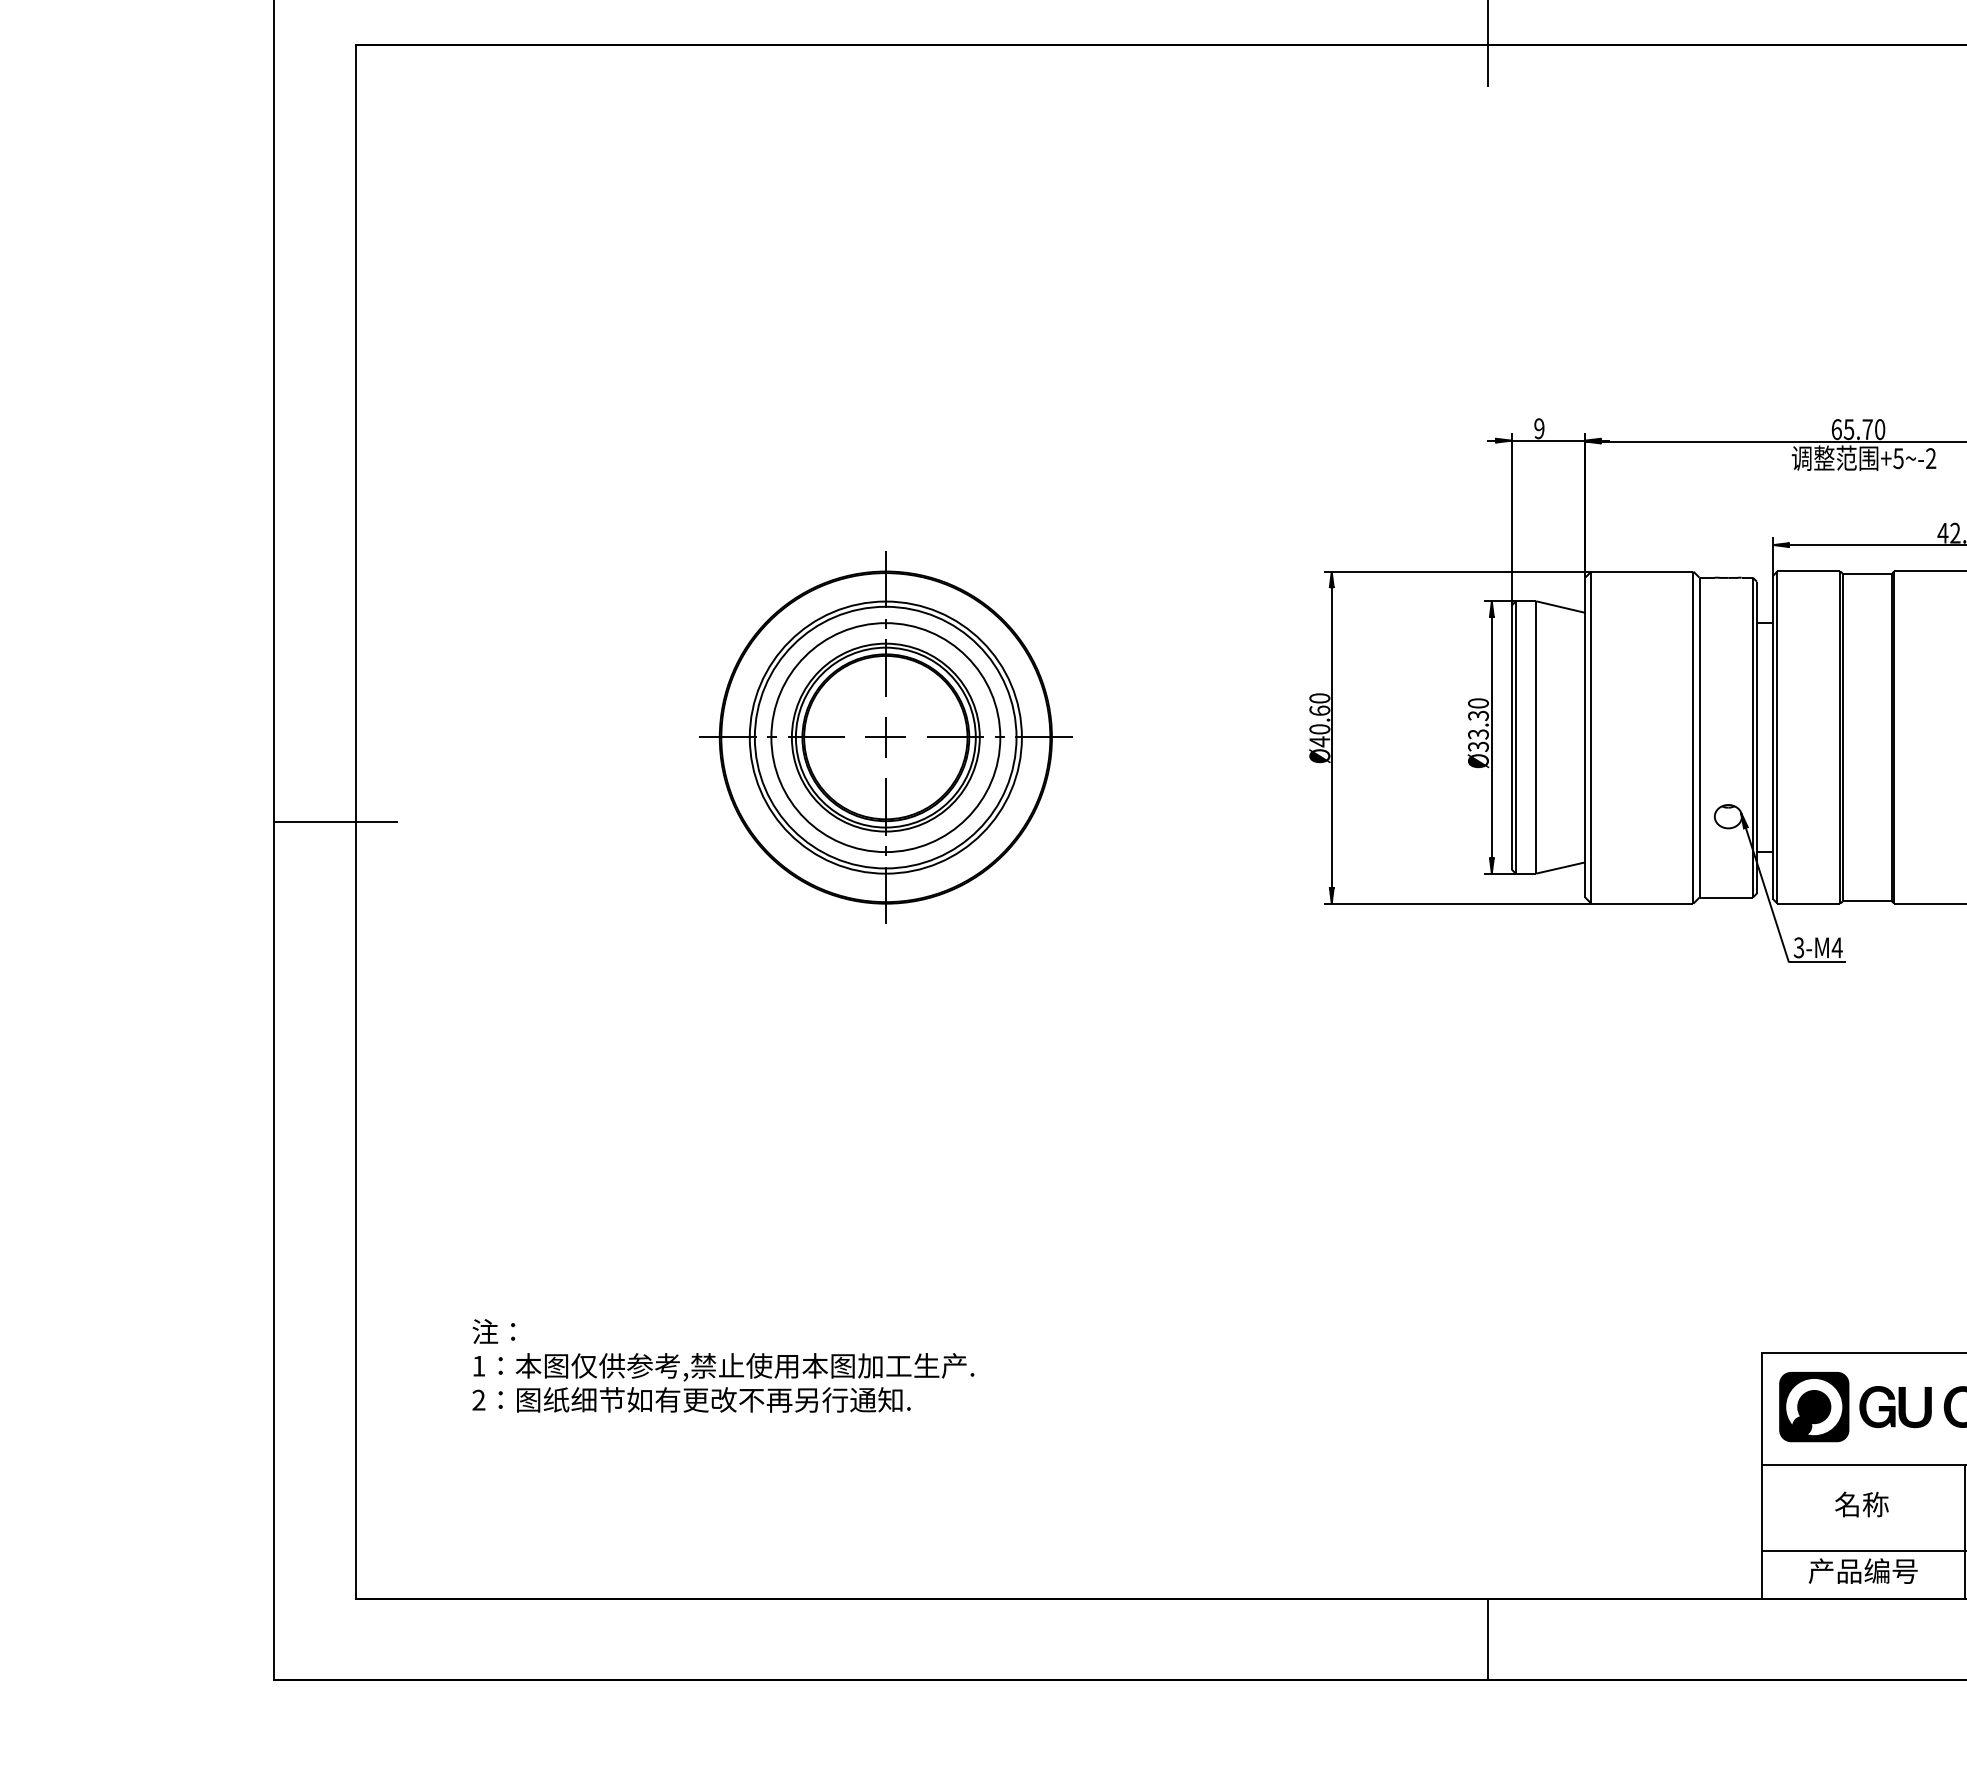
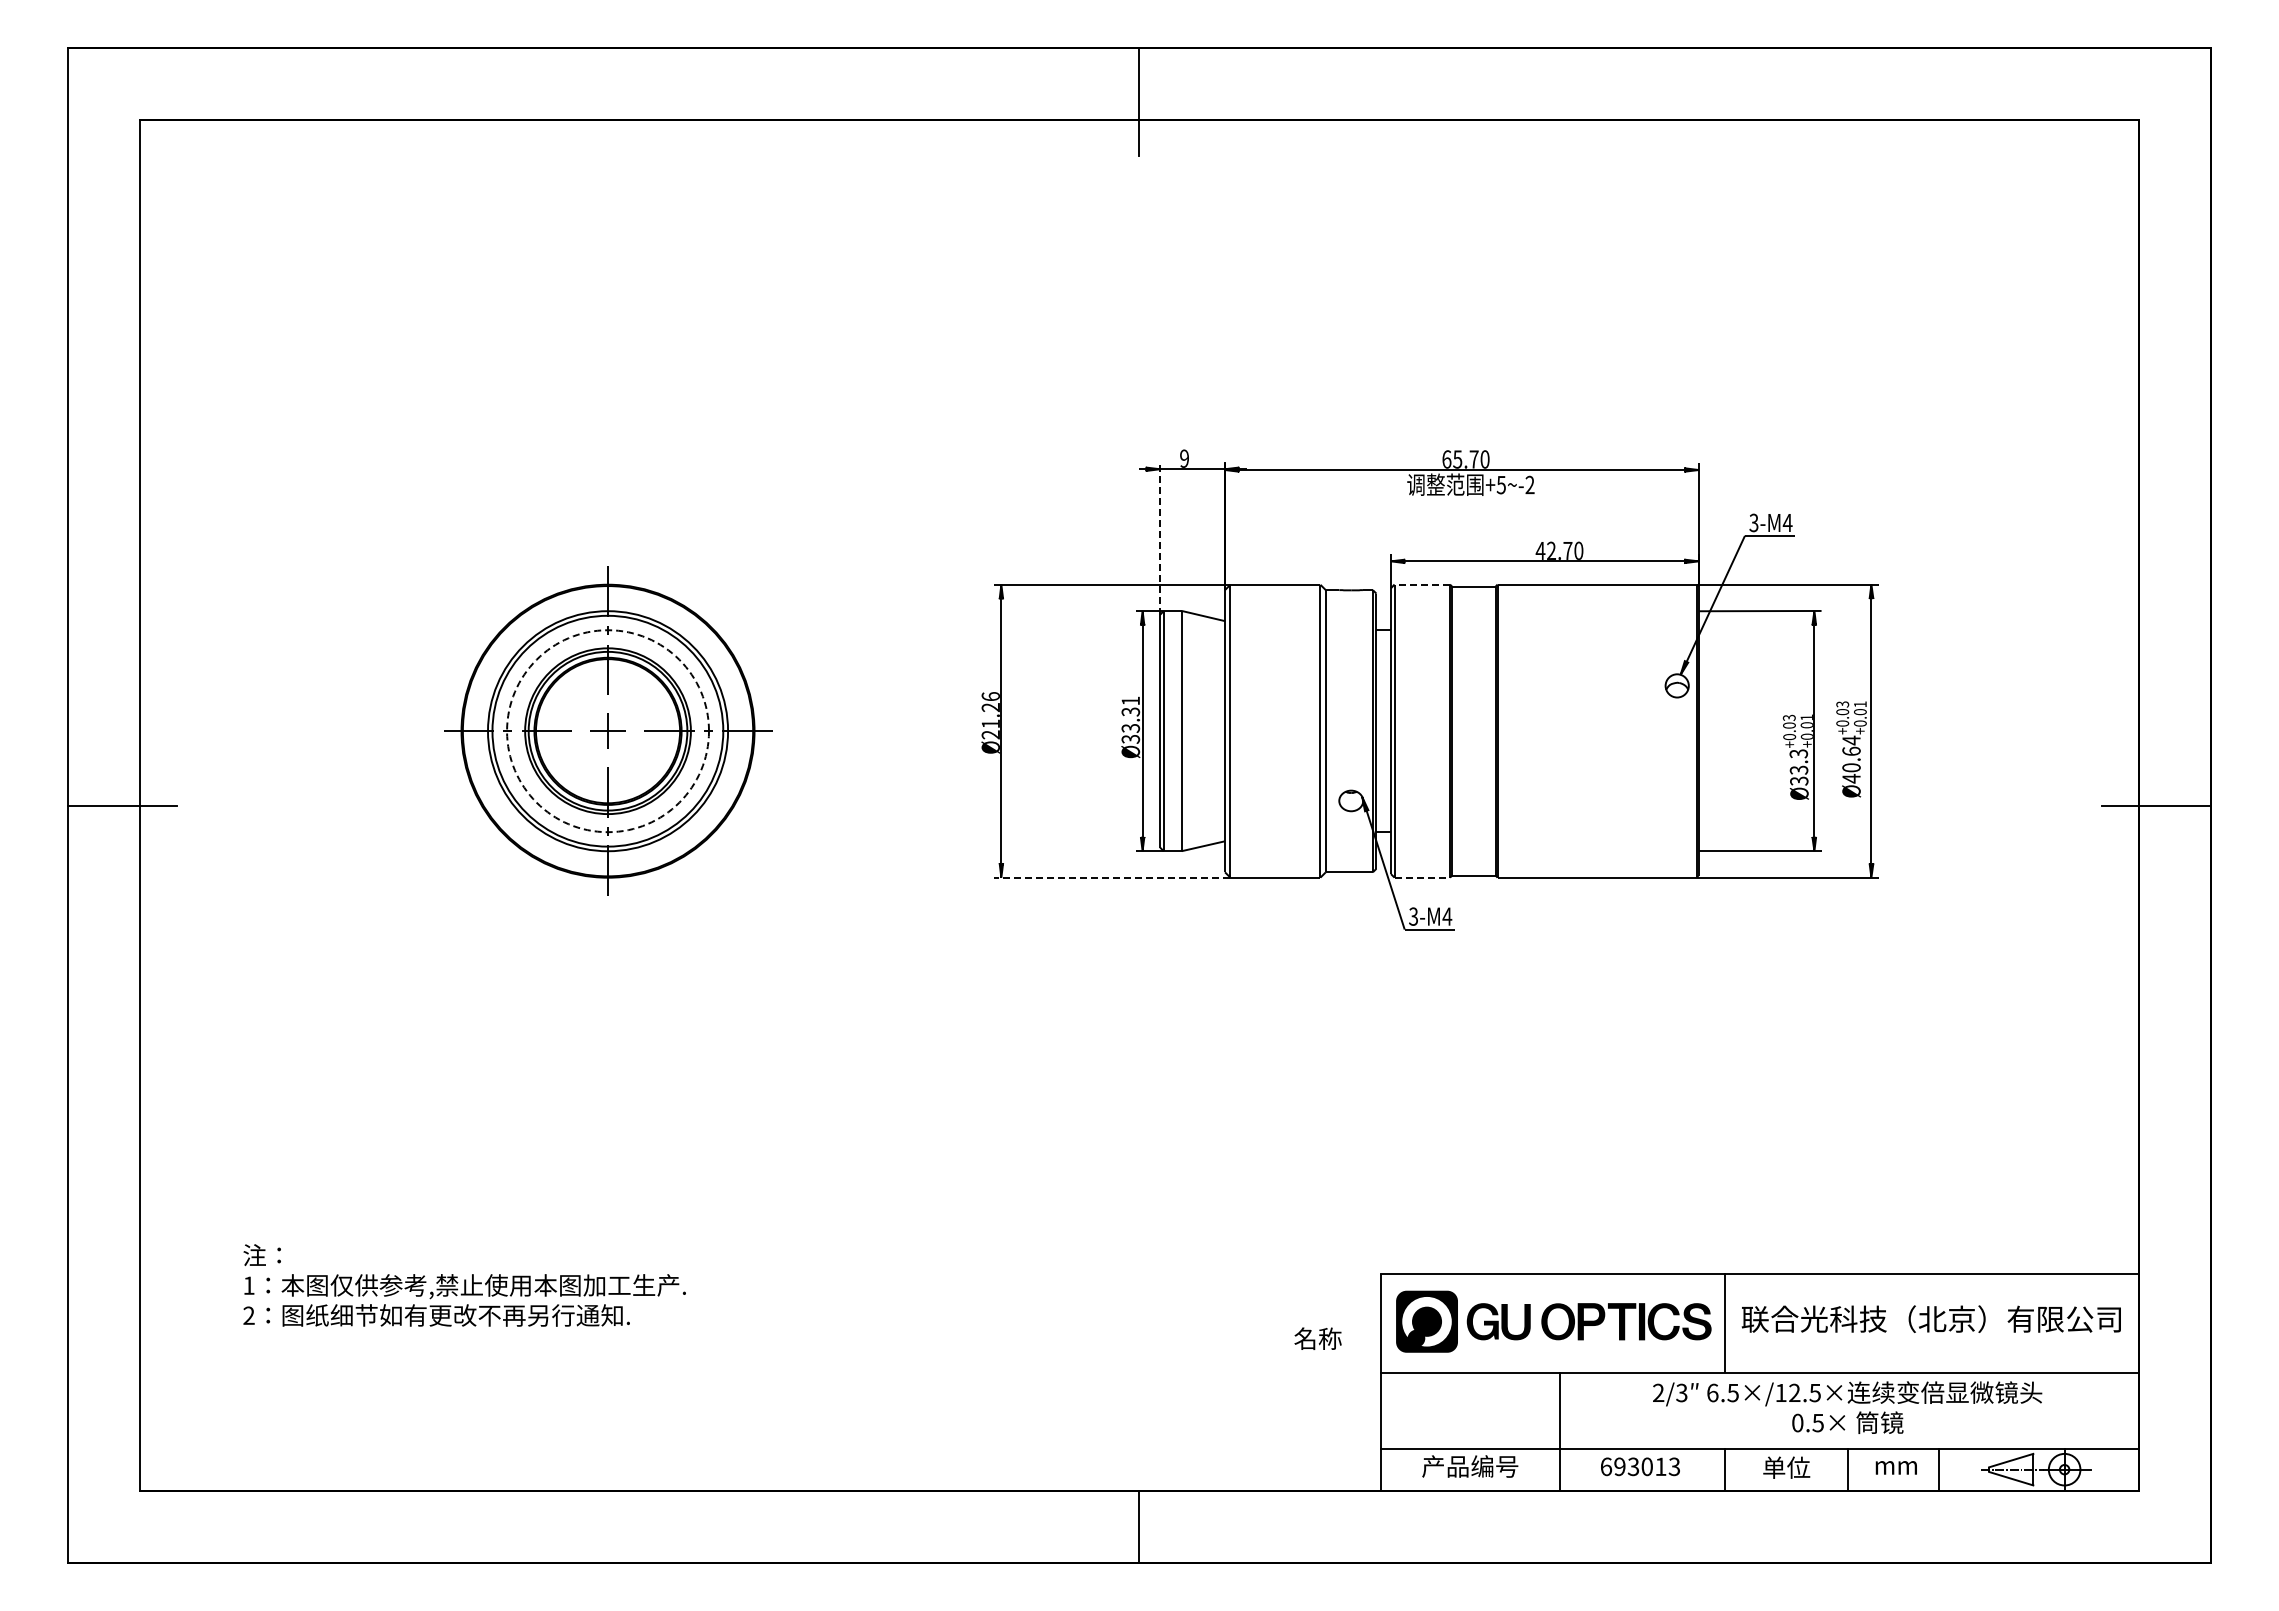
line: (1512, 518) -> (1160, 537), solid -> dashed
line: (1809, 571) -> (1422, 584), solid -> dashed
text: (1478, 702) -> (1130, 700), Ø33.30 -> Ø33.31
text: (1319, 719) -> (990, 715), Ø40.60 -> Ø21.26
circle: (886, 737) -> (608, 731), solid -> dashed
line: (1456, 903) -> (1111, 877), solid -> dashed
line: (1809, 903) -> (1422, 877), solid -> dashed
text: (1861, 1504) -> (1317, 1338), moved

